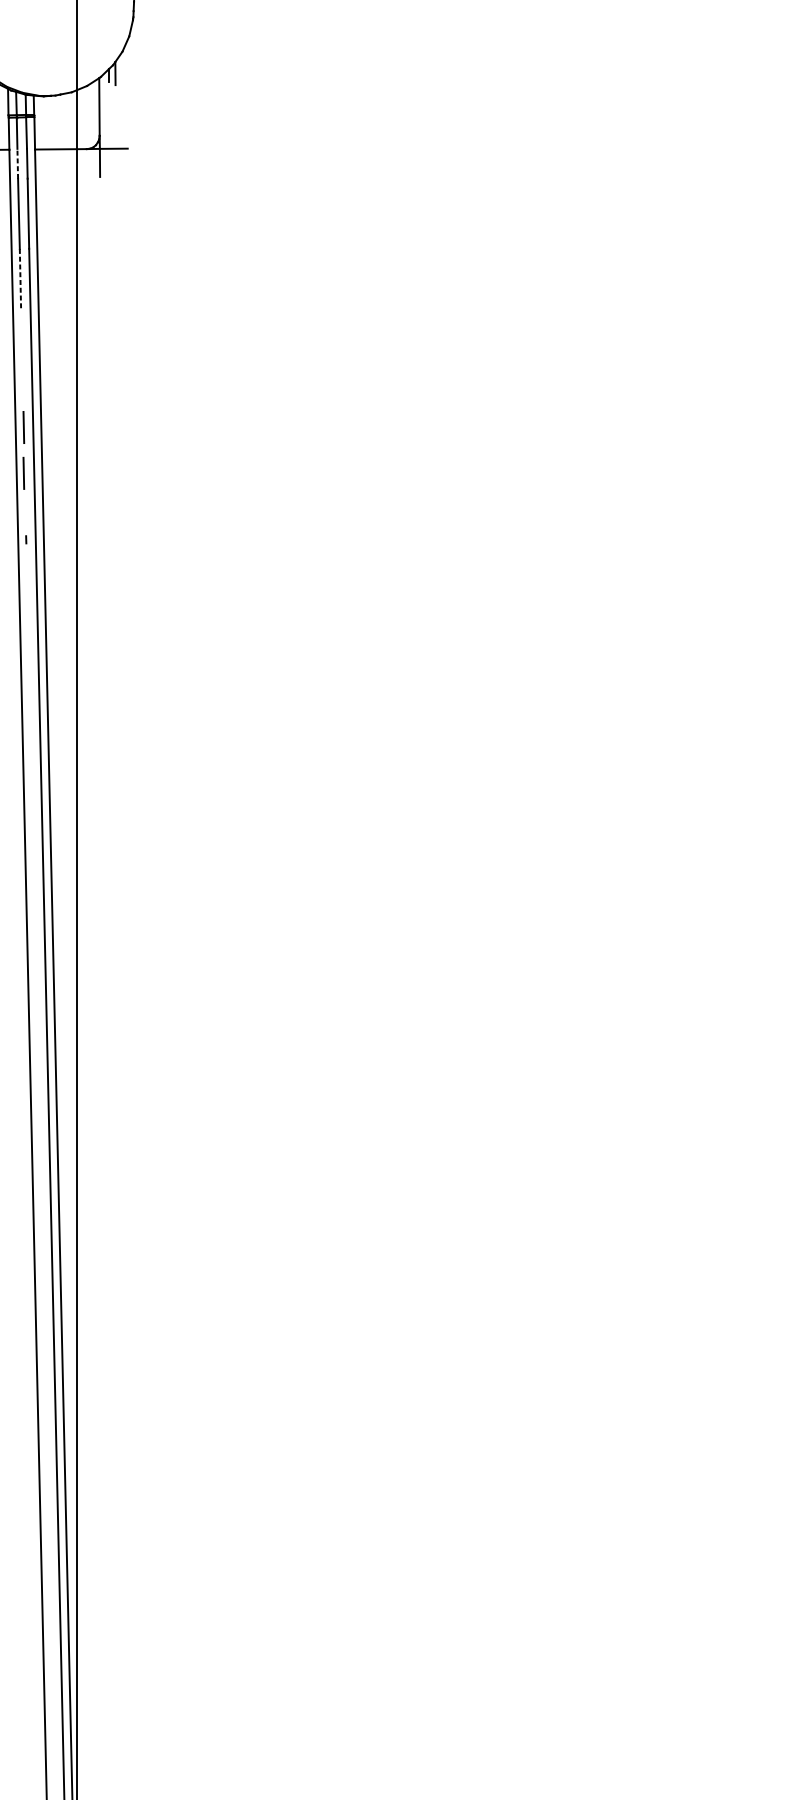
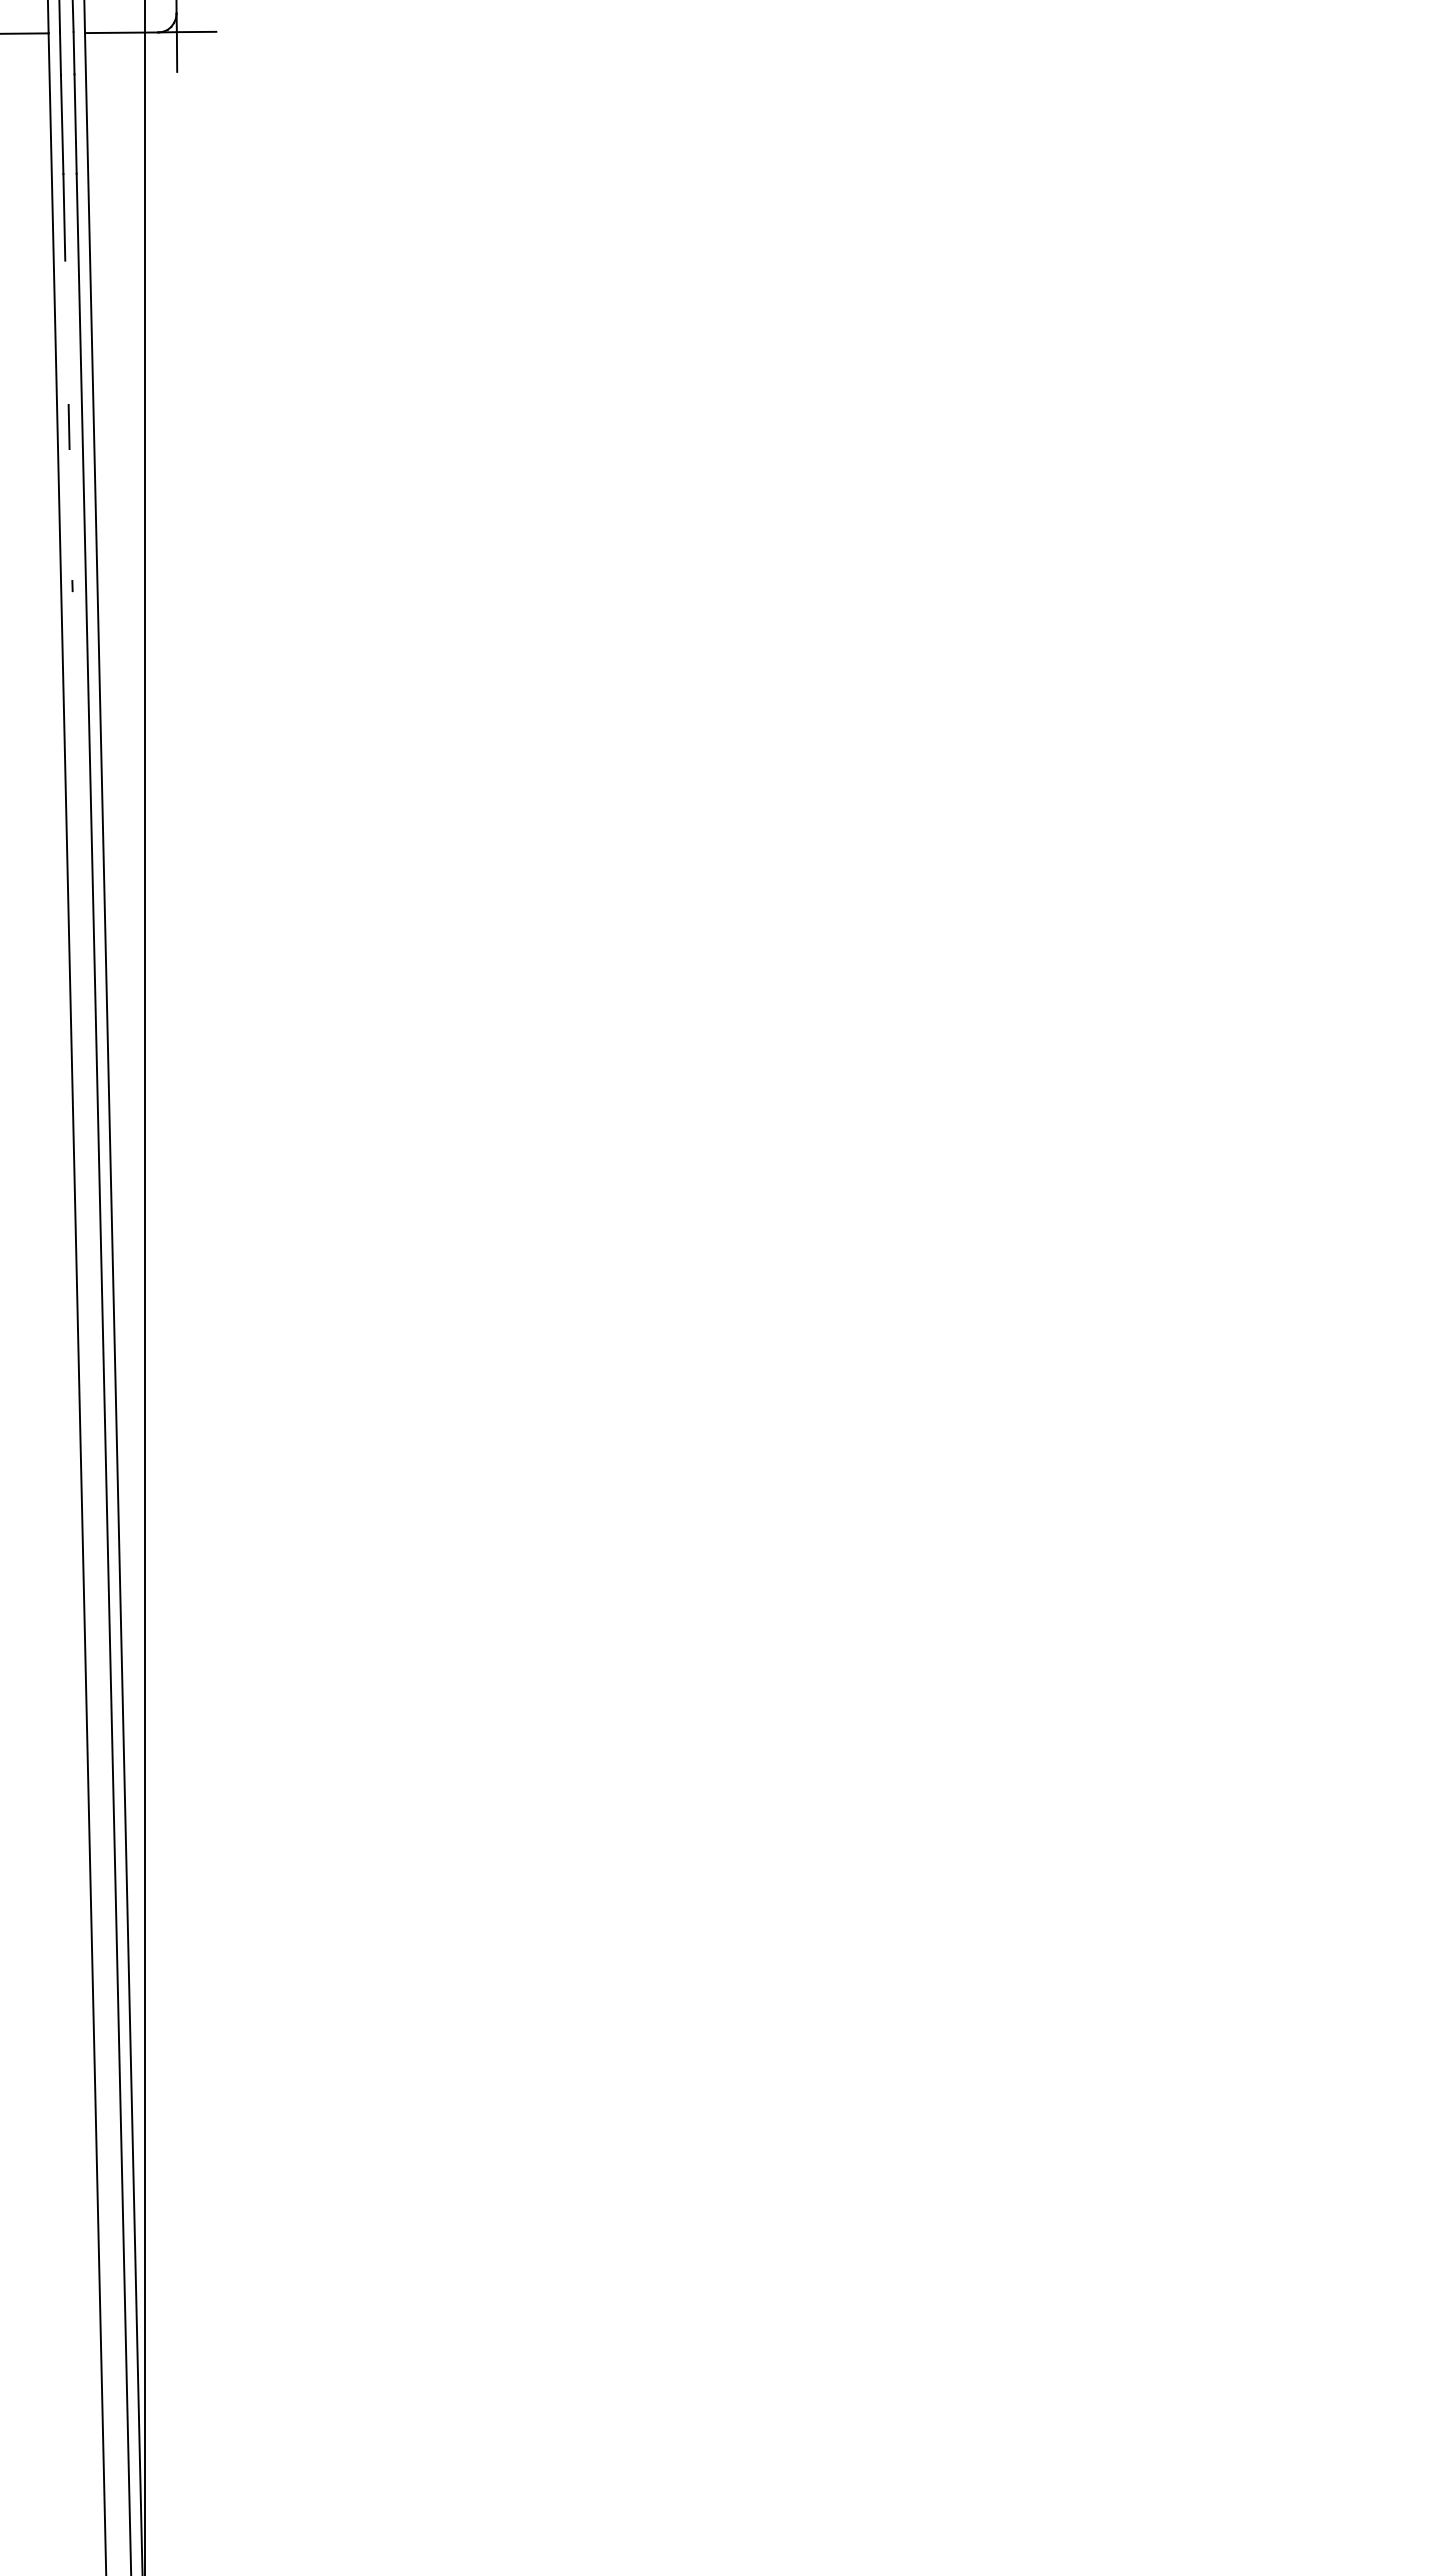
line: (17, 163) -> (60, 53), dashed -> solid
line: (20, 279) -> (64, 217), dashed -> solid
line: (23, 473) -> (68, 491), removed

